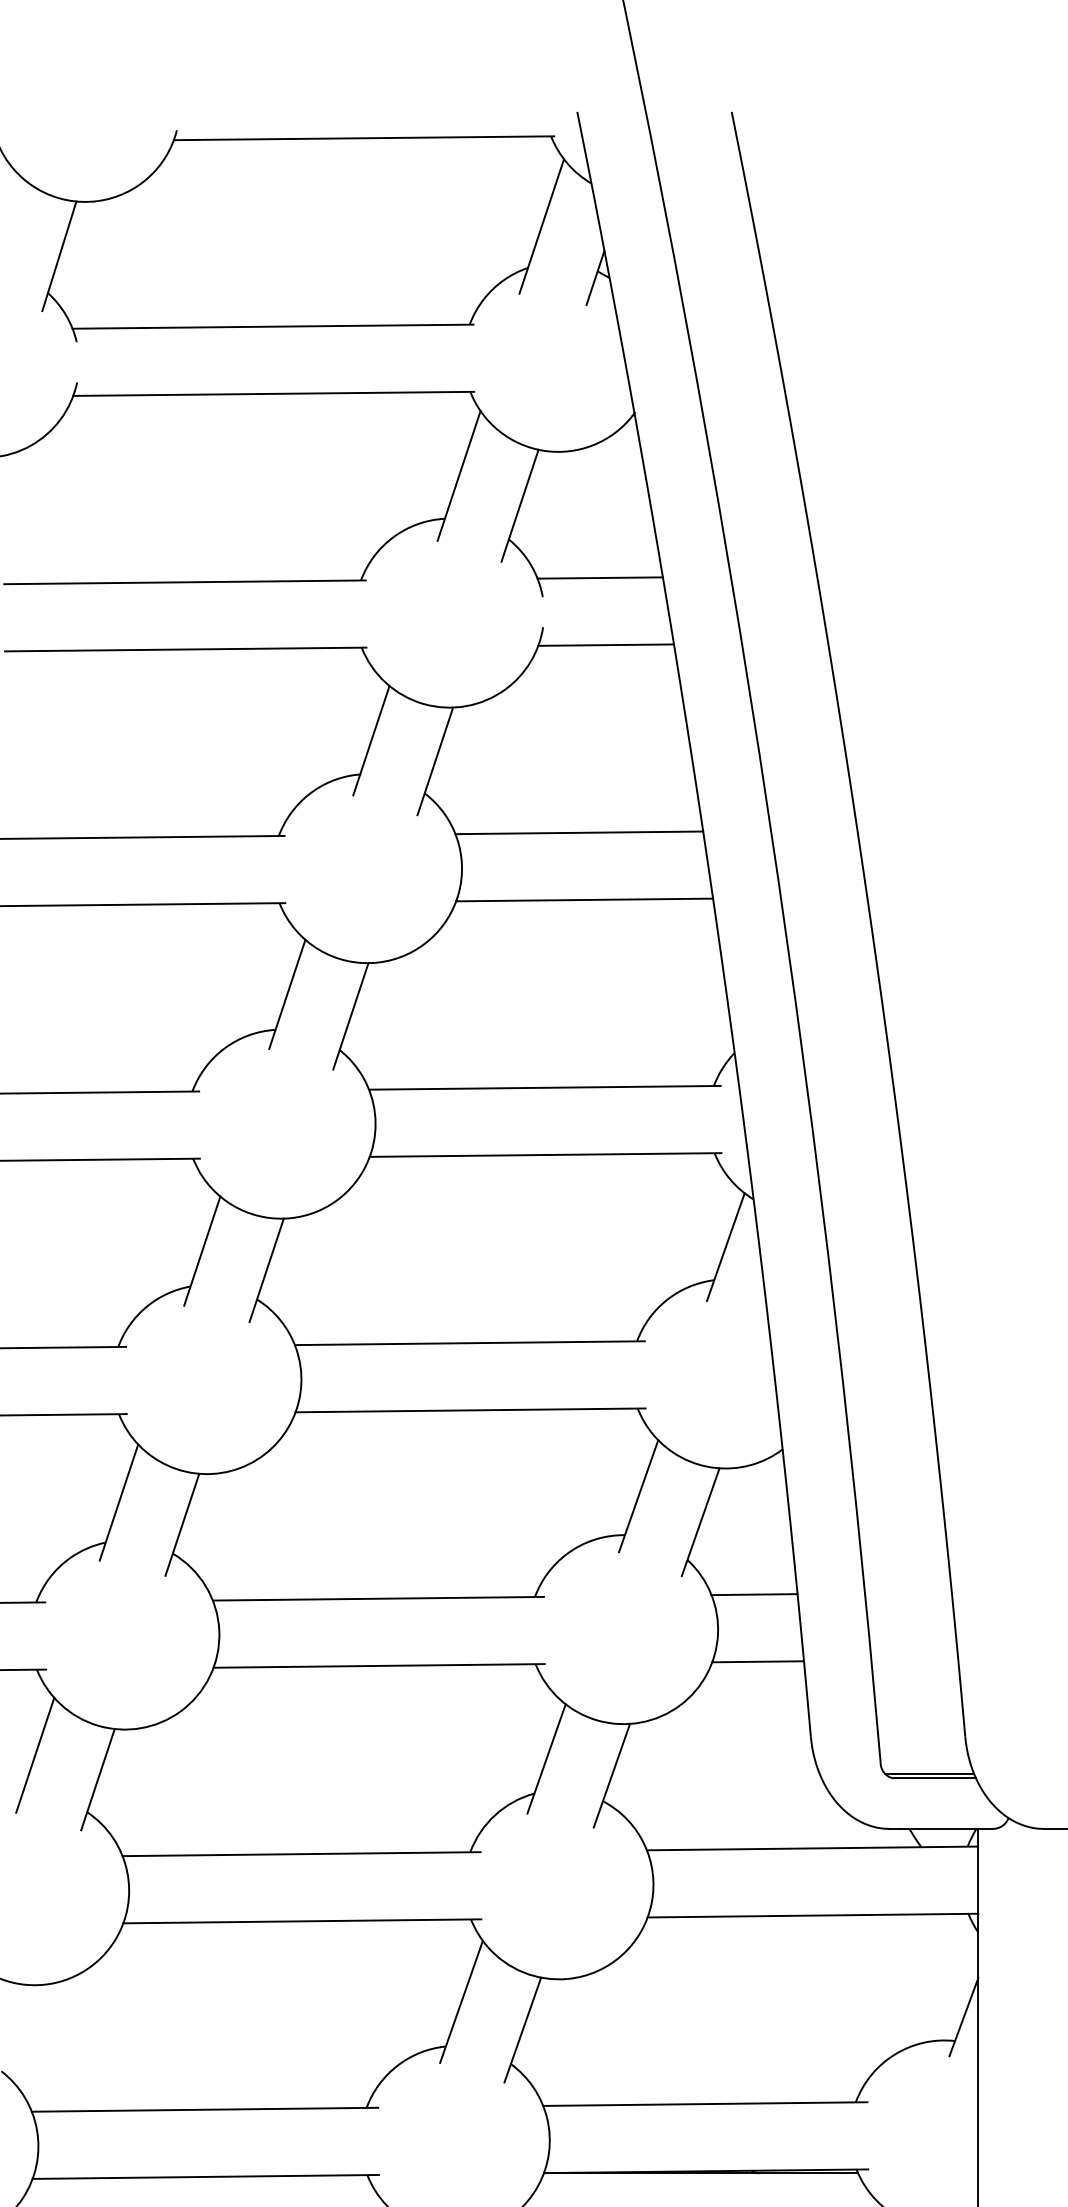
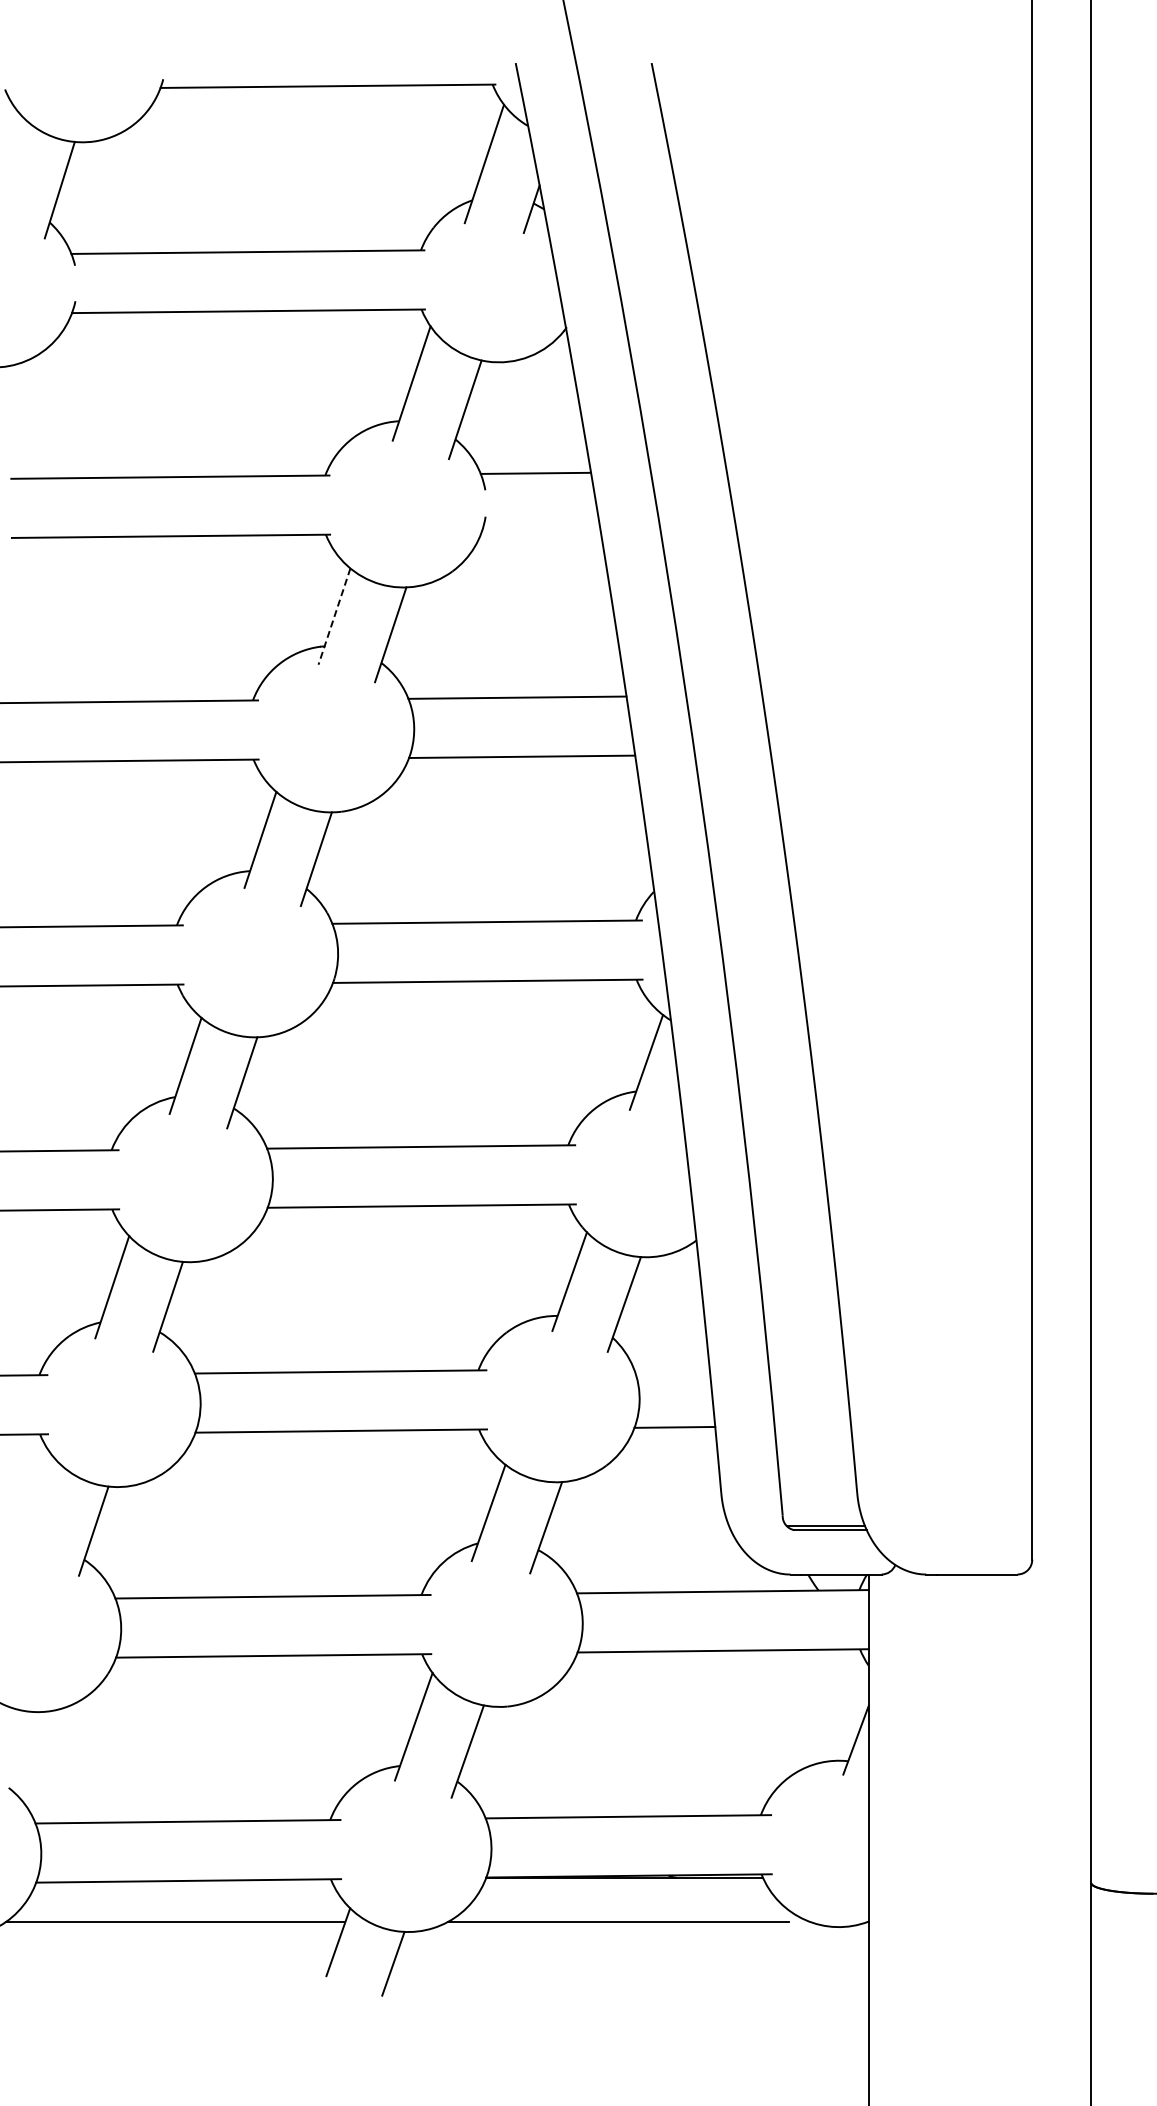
line: (605, 645) -> (540, 532), removed
line: (371, 740) -> (334, 616), solid -> dashed
line: (754, 1593) -> (671, 1367), removed
line: (35, 1755) -> (38, 1509), removed

